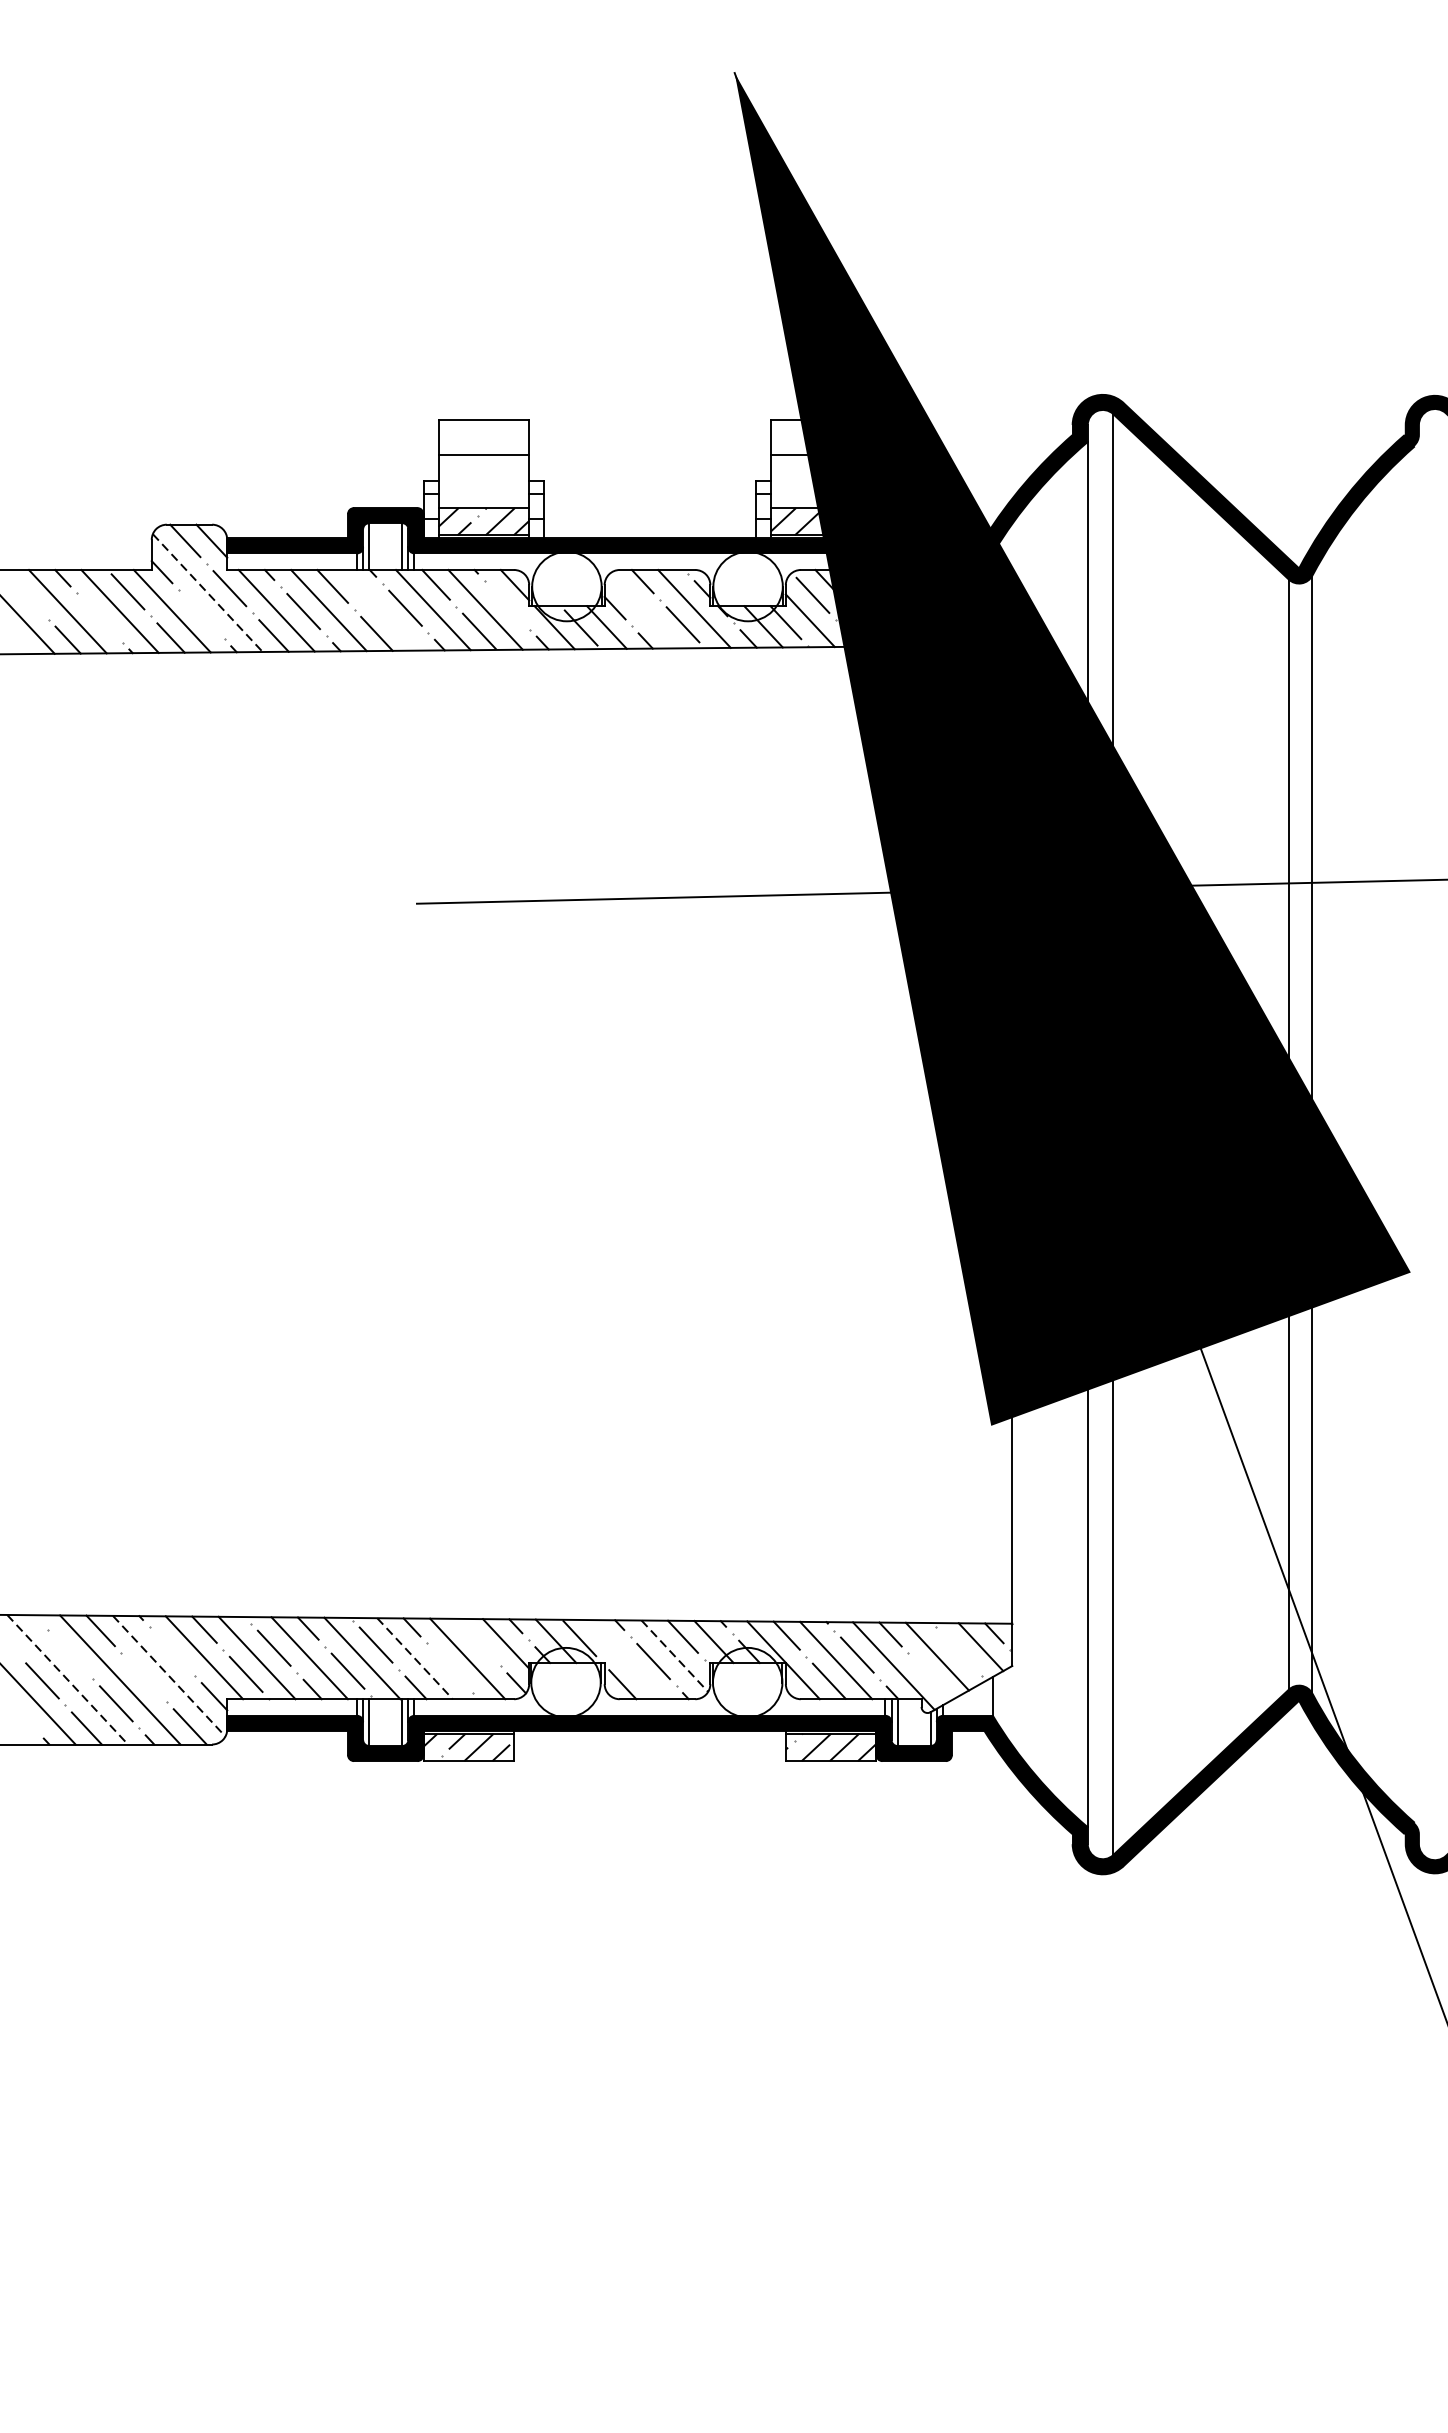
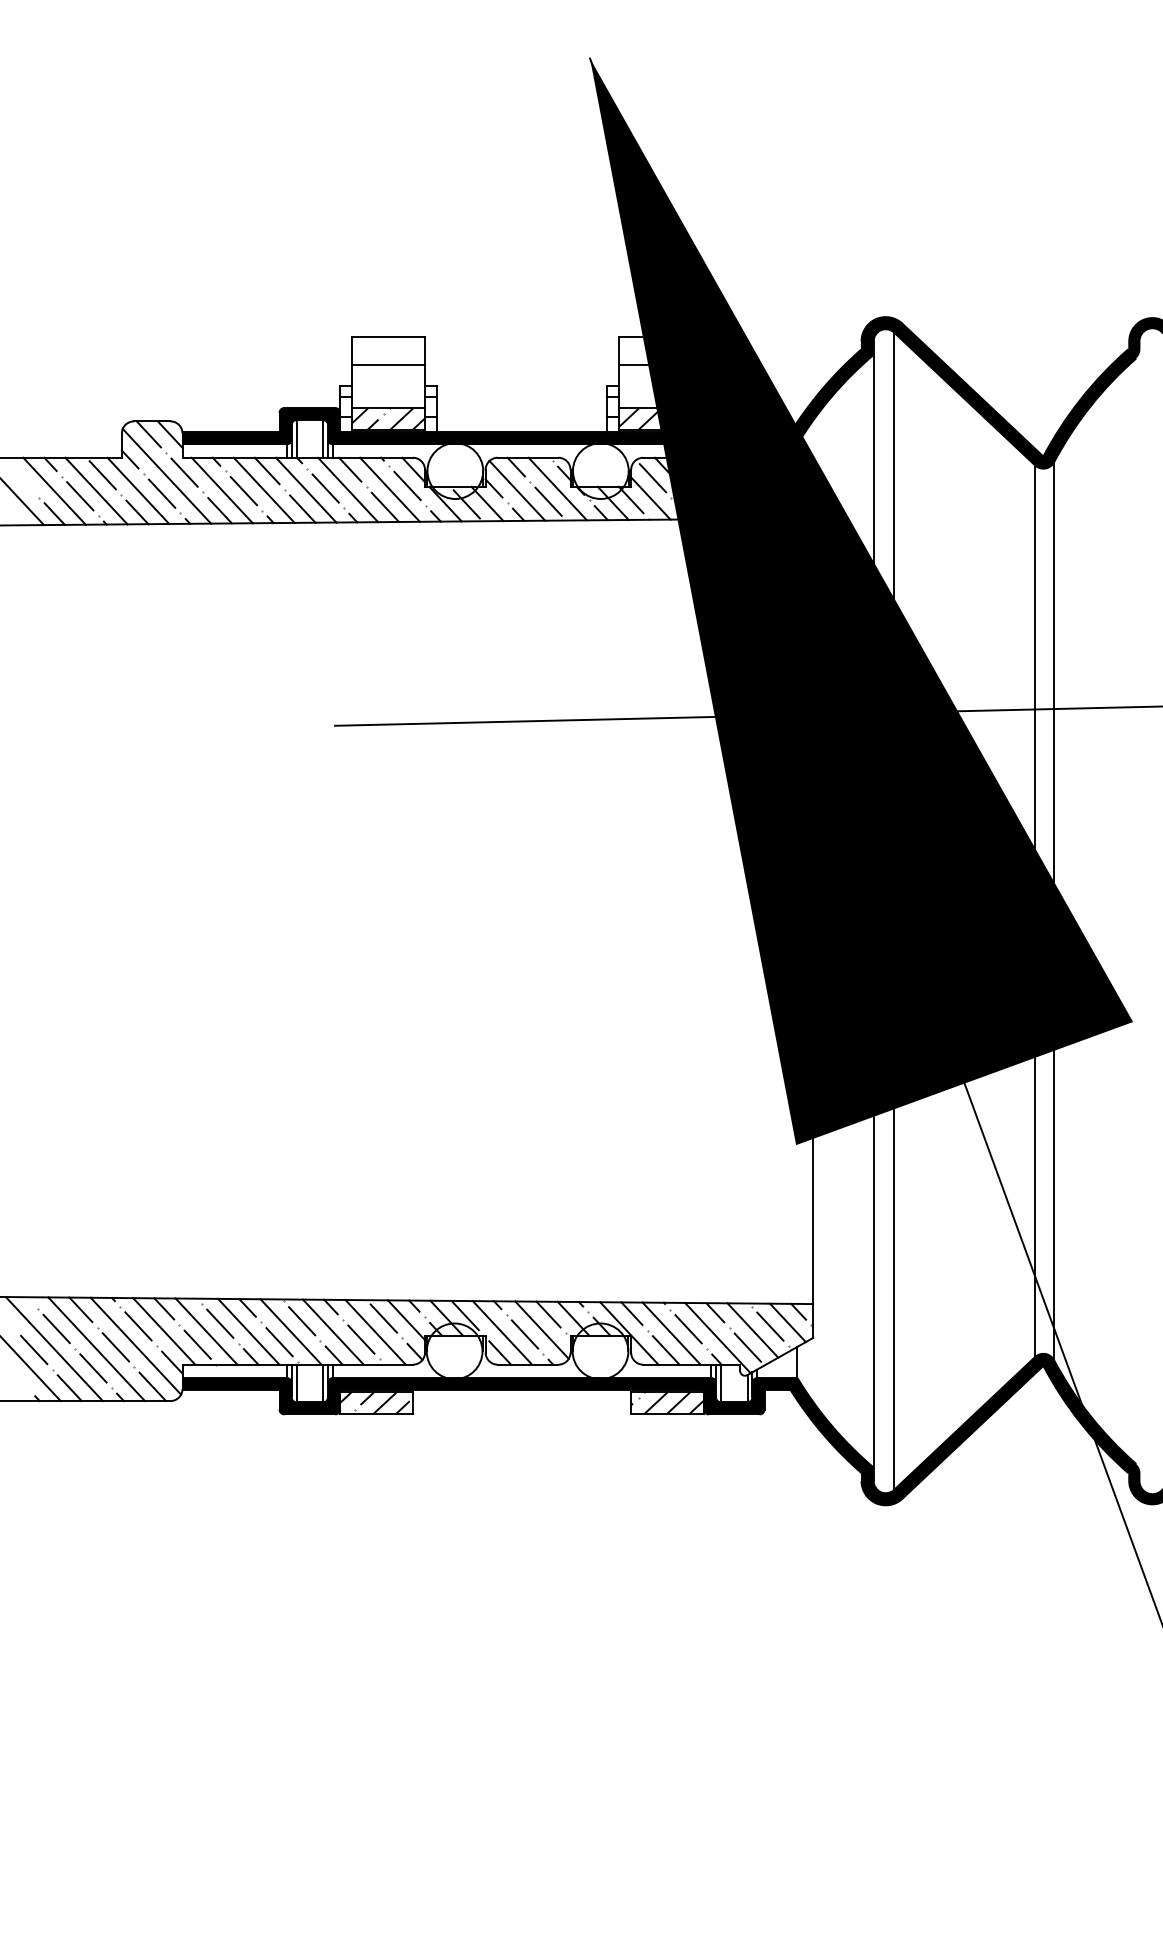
line: (207, 593) -> (166, 476), dashed -> solid
line: (507, 604) -> (407, 485), added
line: (380, 609) -> (305, 489), added
line: (644, 610) -> (517, 490), added
line: (201, 614) -> (161, 493), added
line: (100, 618) -> (80, 496), added
line: (477, 1641) -> (383, 1318), added
line: (172, 1651) -> (138, 1326), added
line: (959, 1651) -> (770, 1326), added
line: (70, 1654) -> (56, 1328), added
line: (675, 1656) -> (542, 1330), dashed -> solid
line: (415, 1659) -> (333, 1332), dashed -> solid
line: (625, 1659) -> (502, 1332), added
line: (450, 1667) -> (361, 1339), added
line: (169, 1676) -> (136, 1346), dashed -> solid
line: (143, 1677) -> (115, 1347), added
line: (930, 1677) -> (747, 1347), added
line: (67, 1680) -> (54, 1349), dashed -> solid

